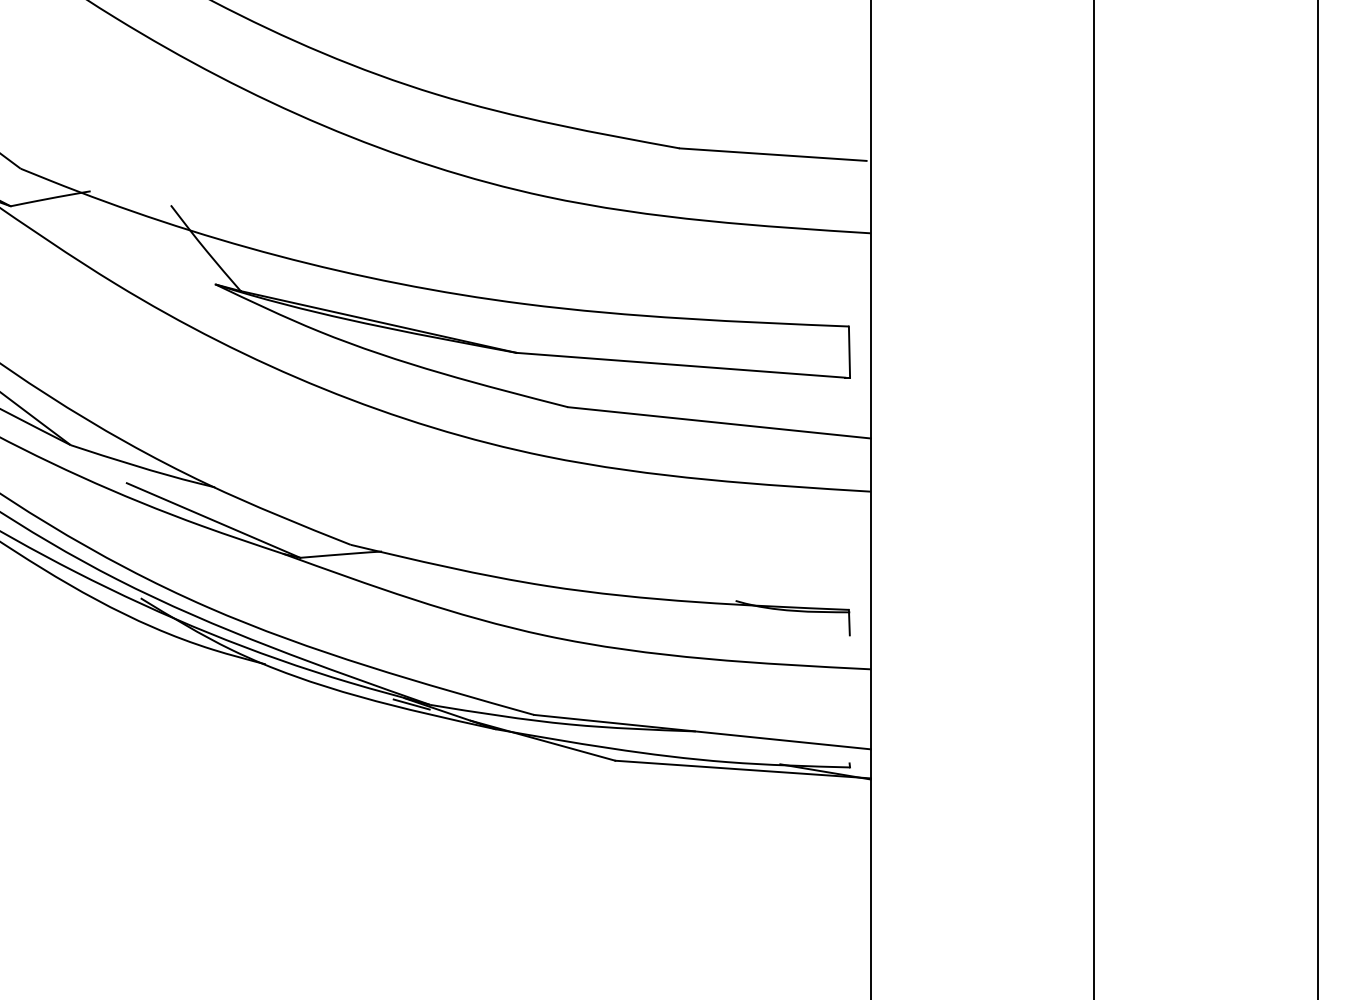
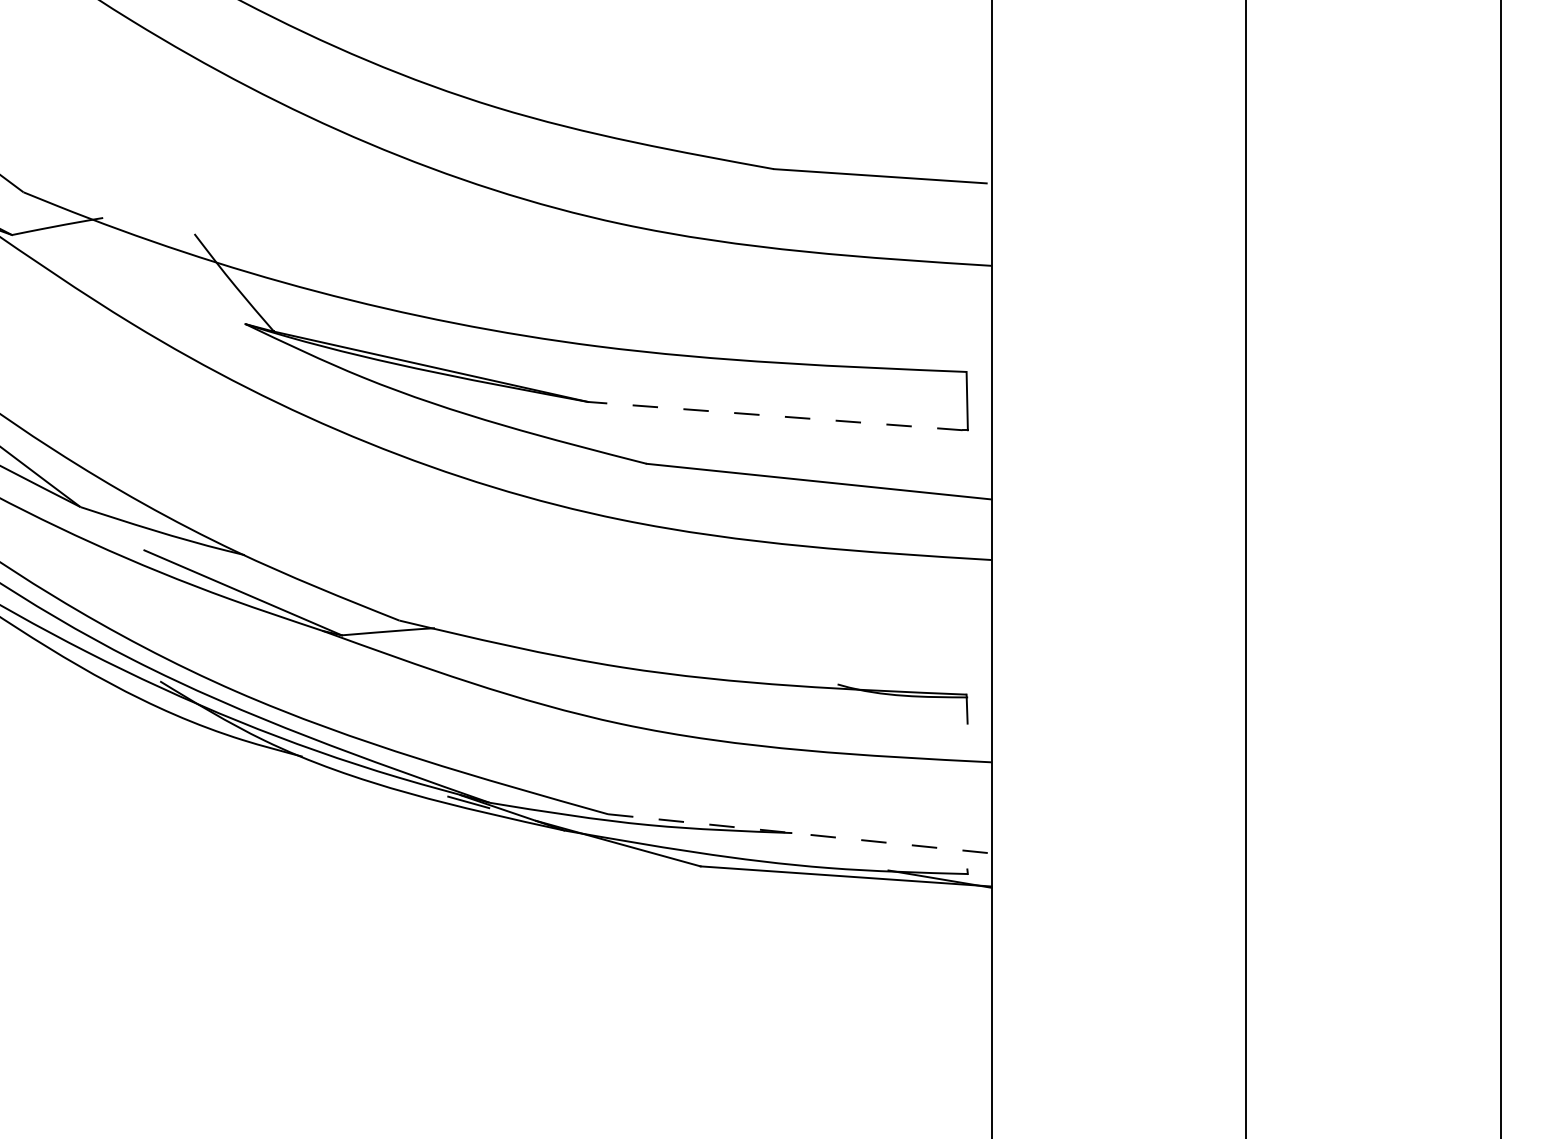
line: (681, 365) -> (775, 416), solid -> dashed
line: (702, 731) -> (799, 833), solid -> dashed

